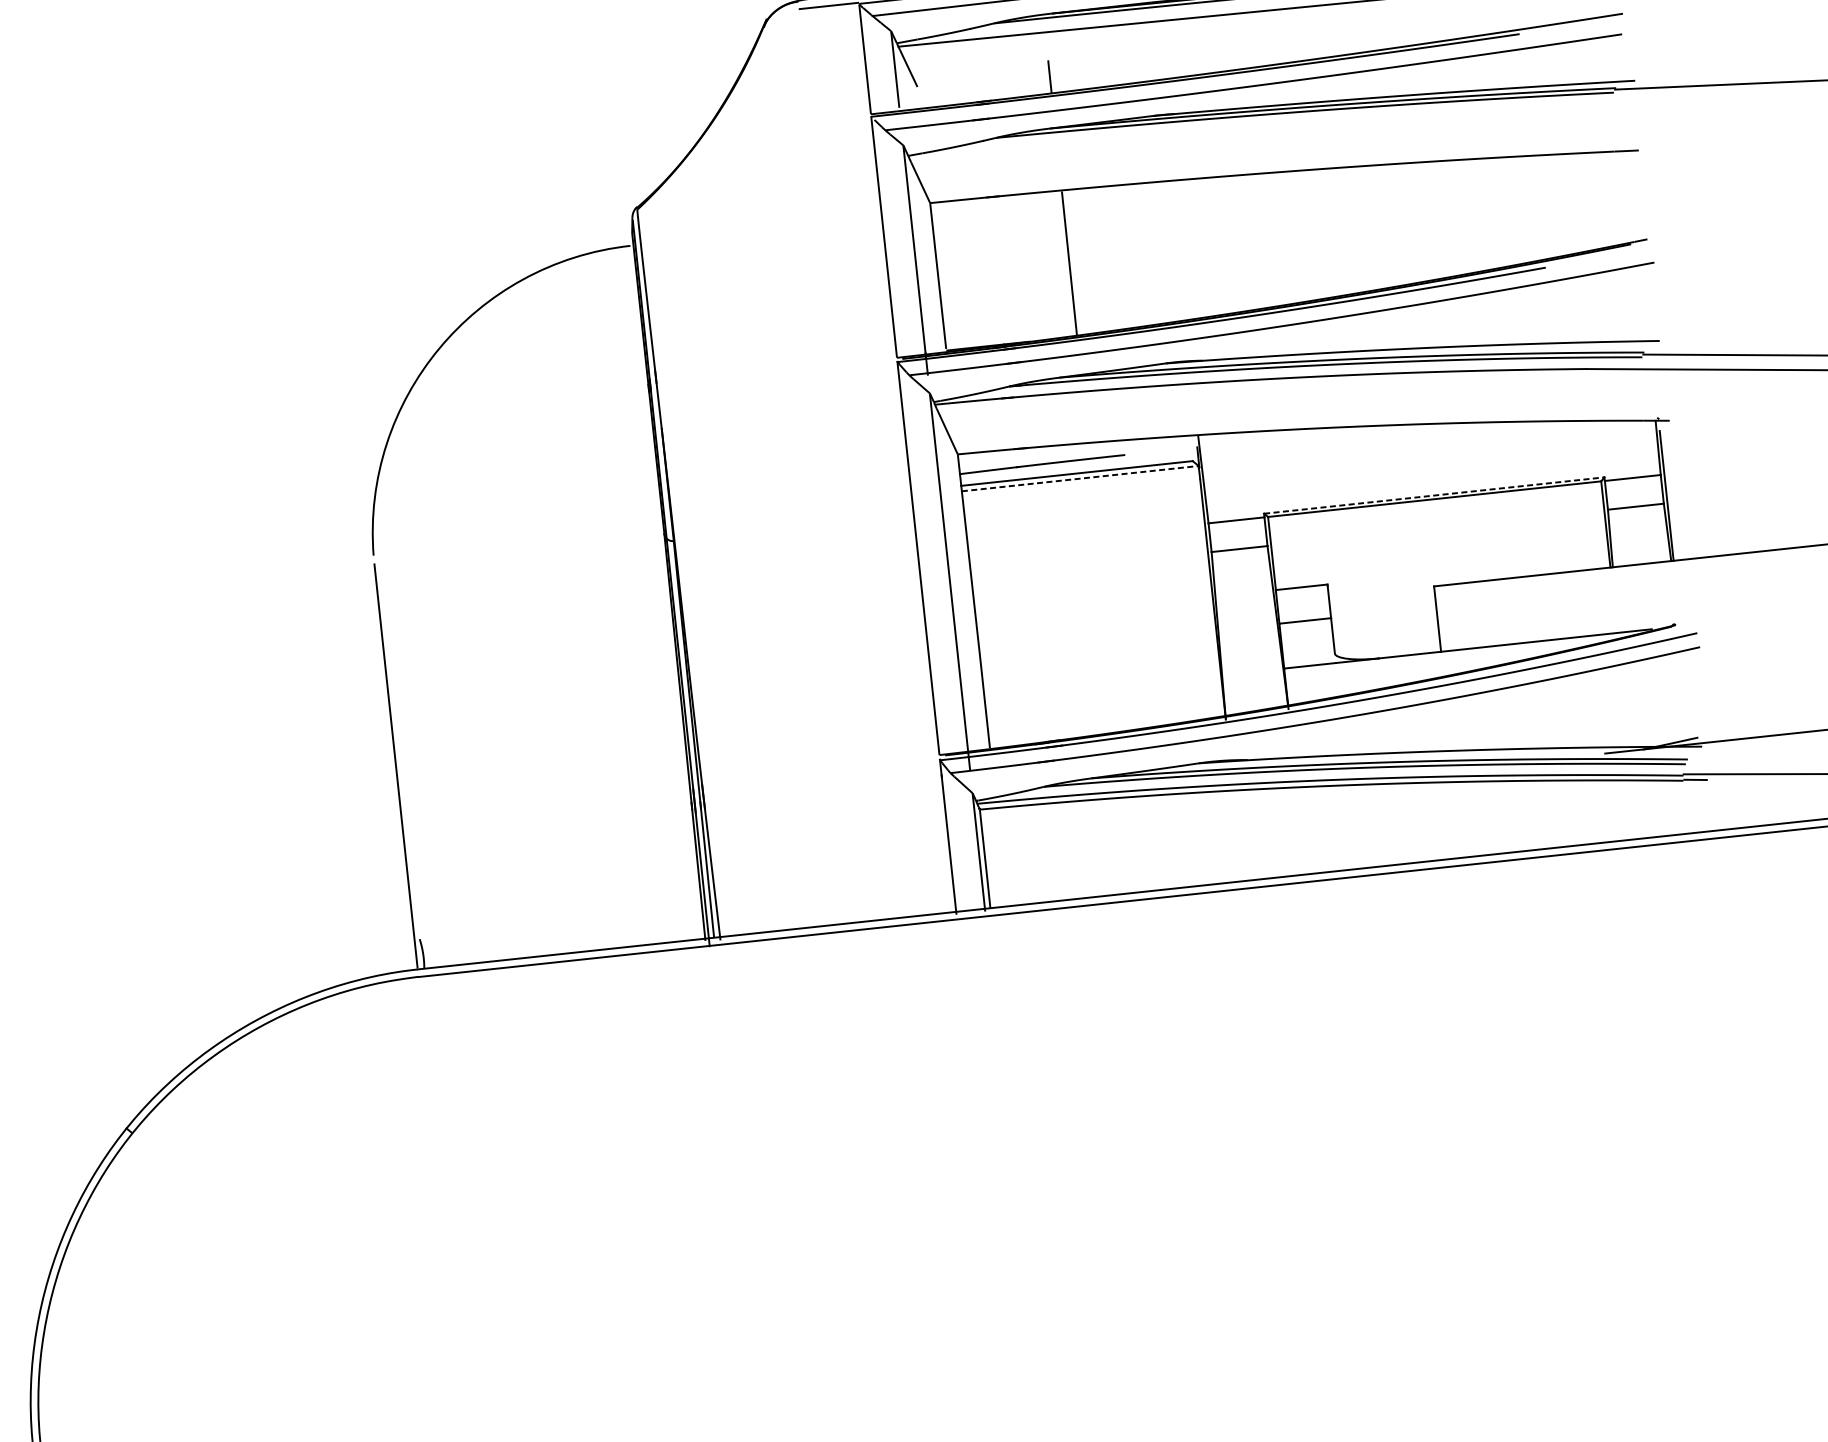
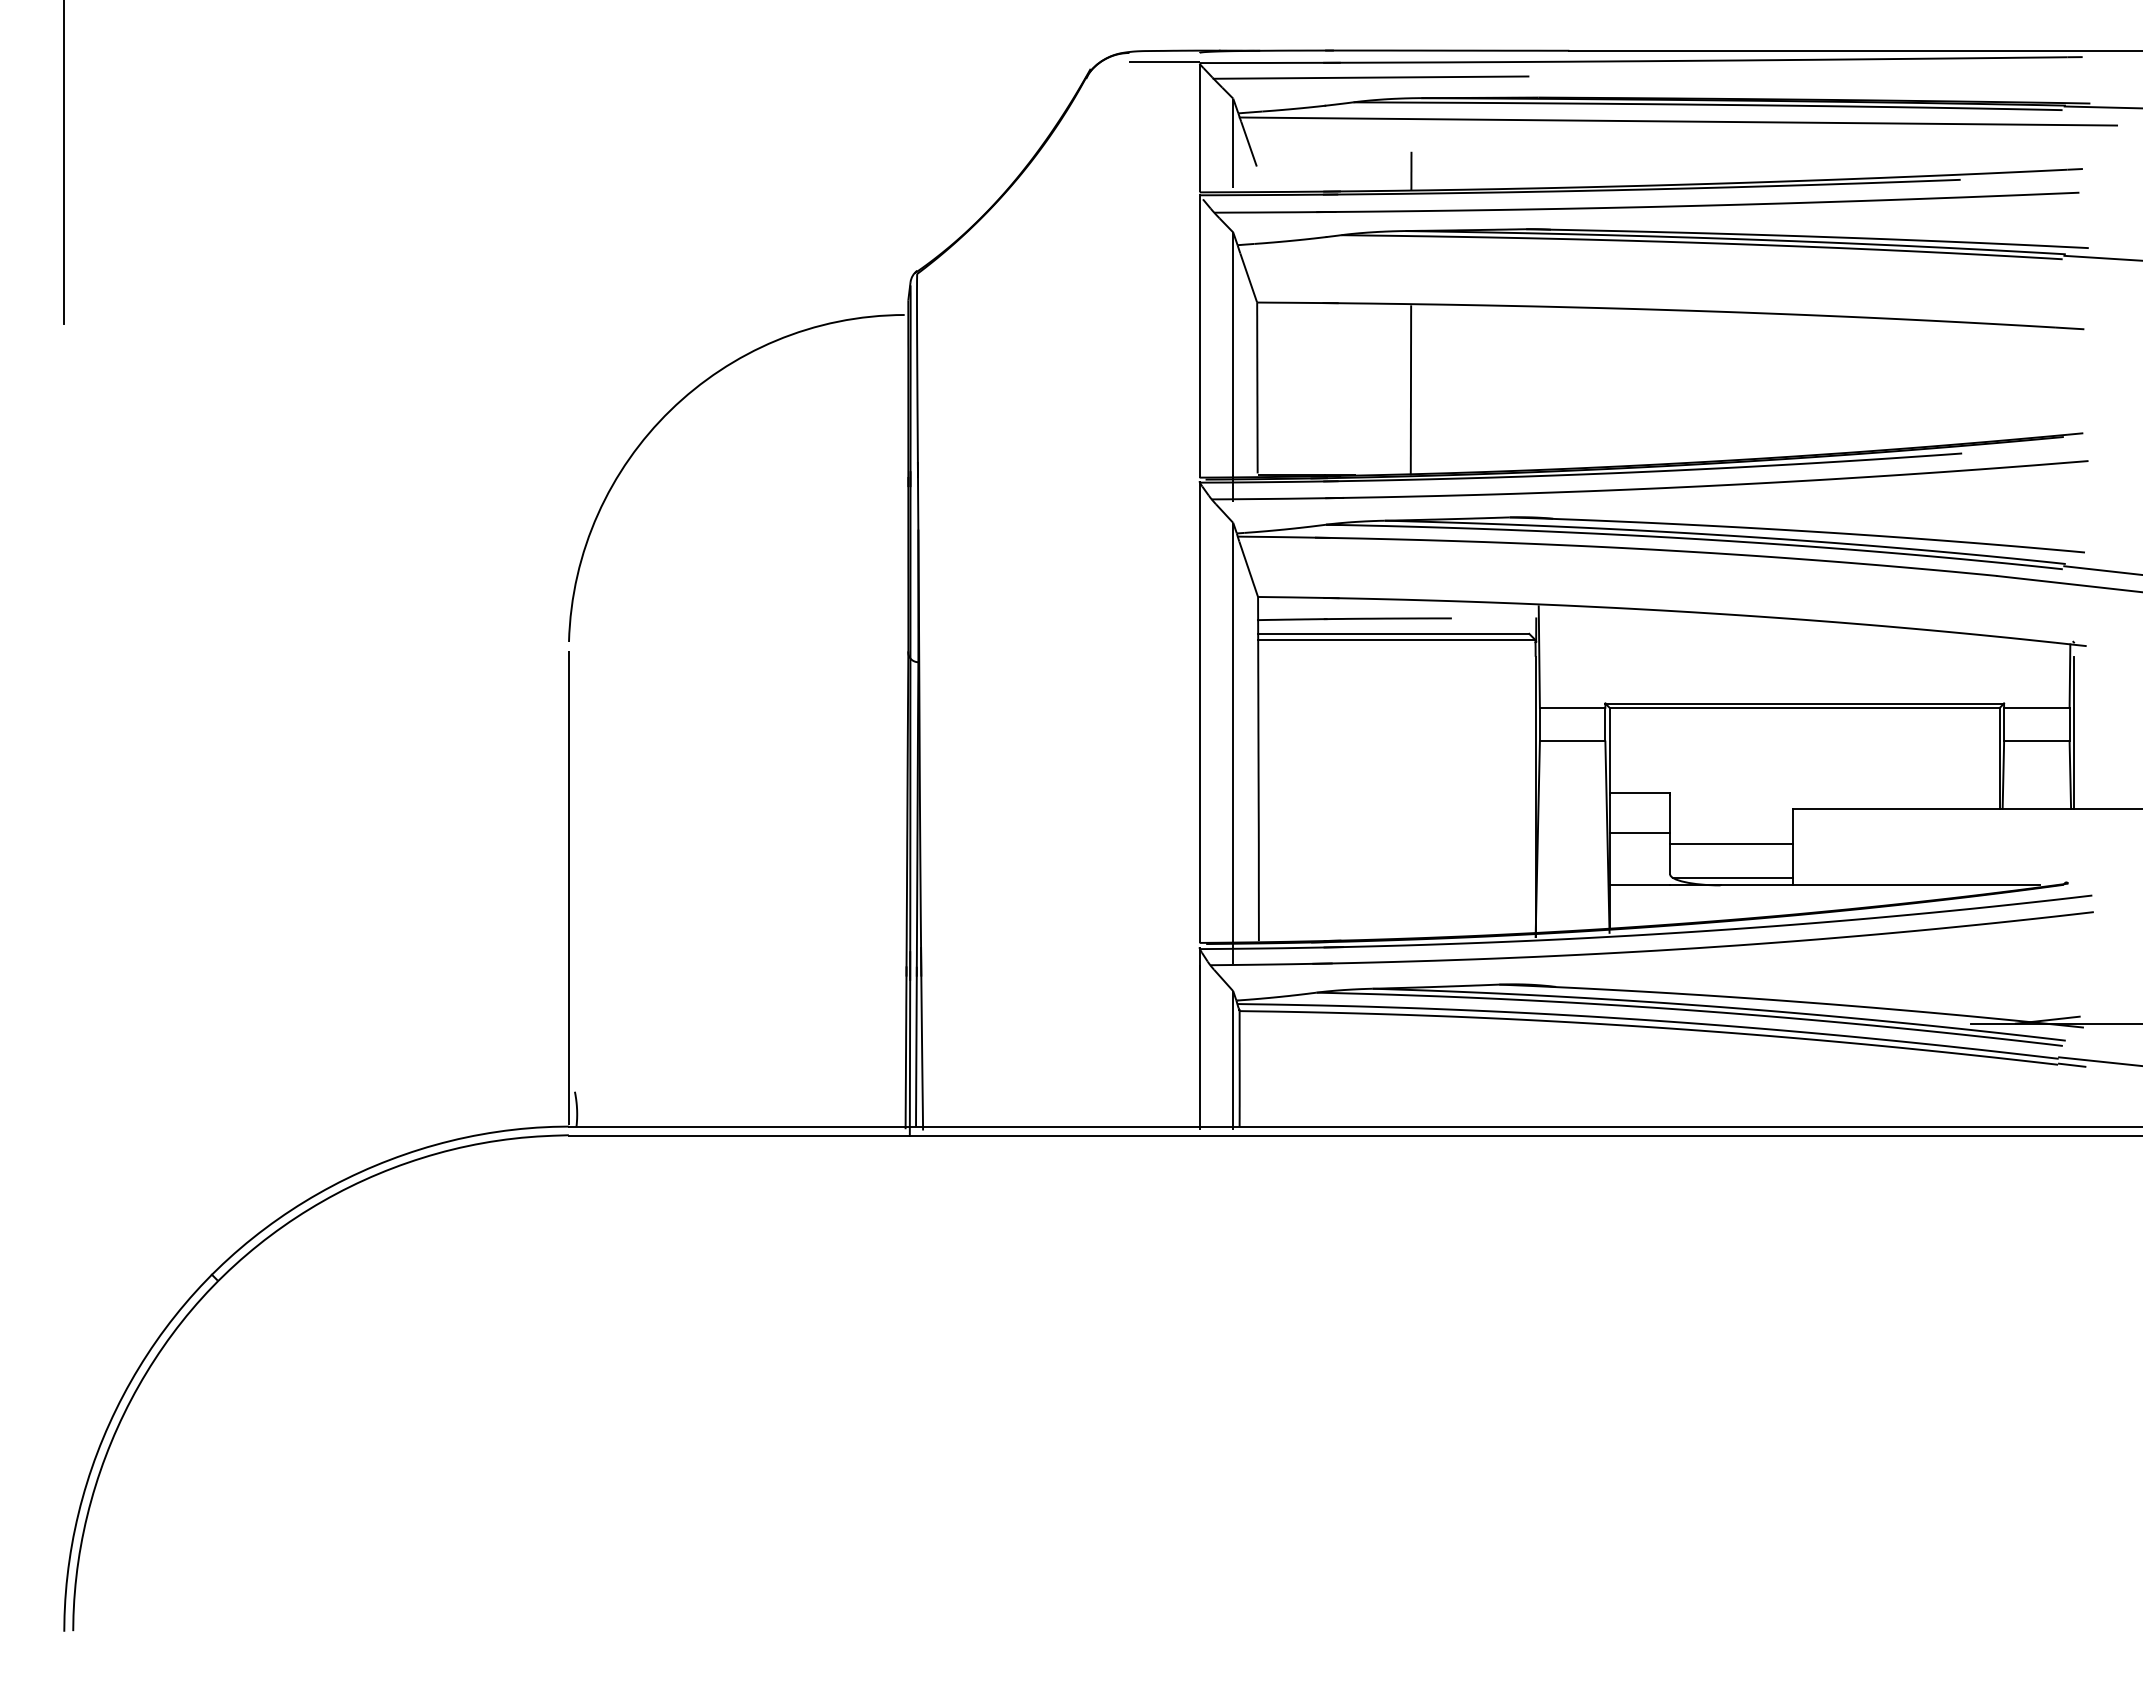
line: (1079, 478) -> (1396, 640), dashed -> solid
line: (1434, 495) -> (1805, 703), dashed -> solid
line: (1384, 622) -> (1731, 844), added
line: (1388, 650) -> (1732, 877), added

